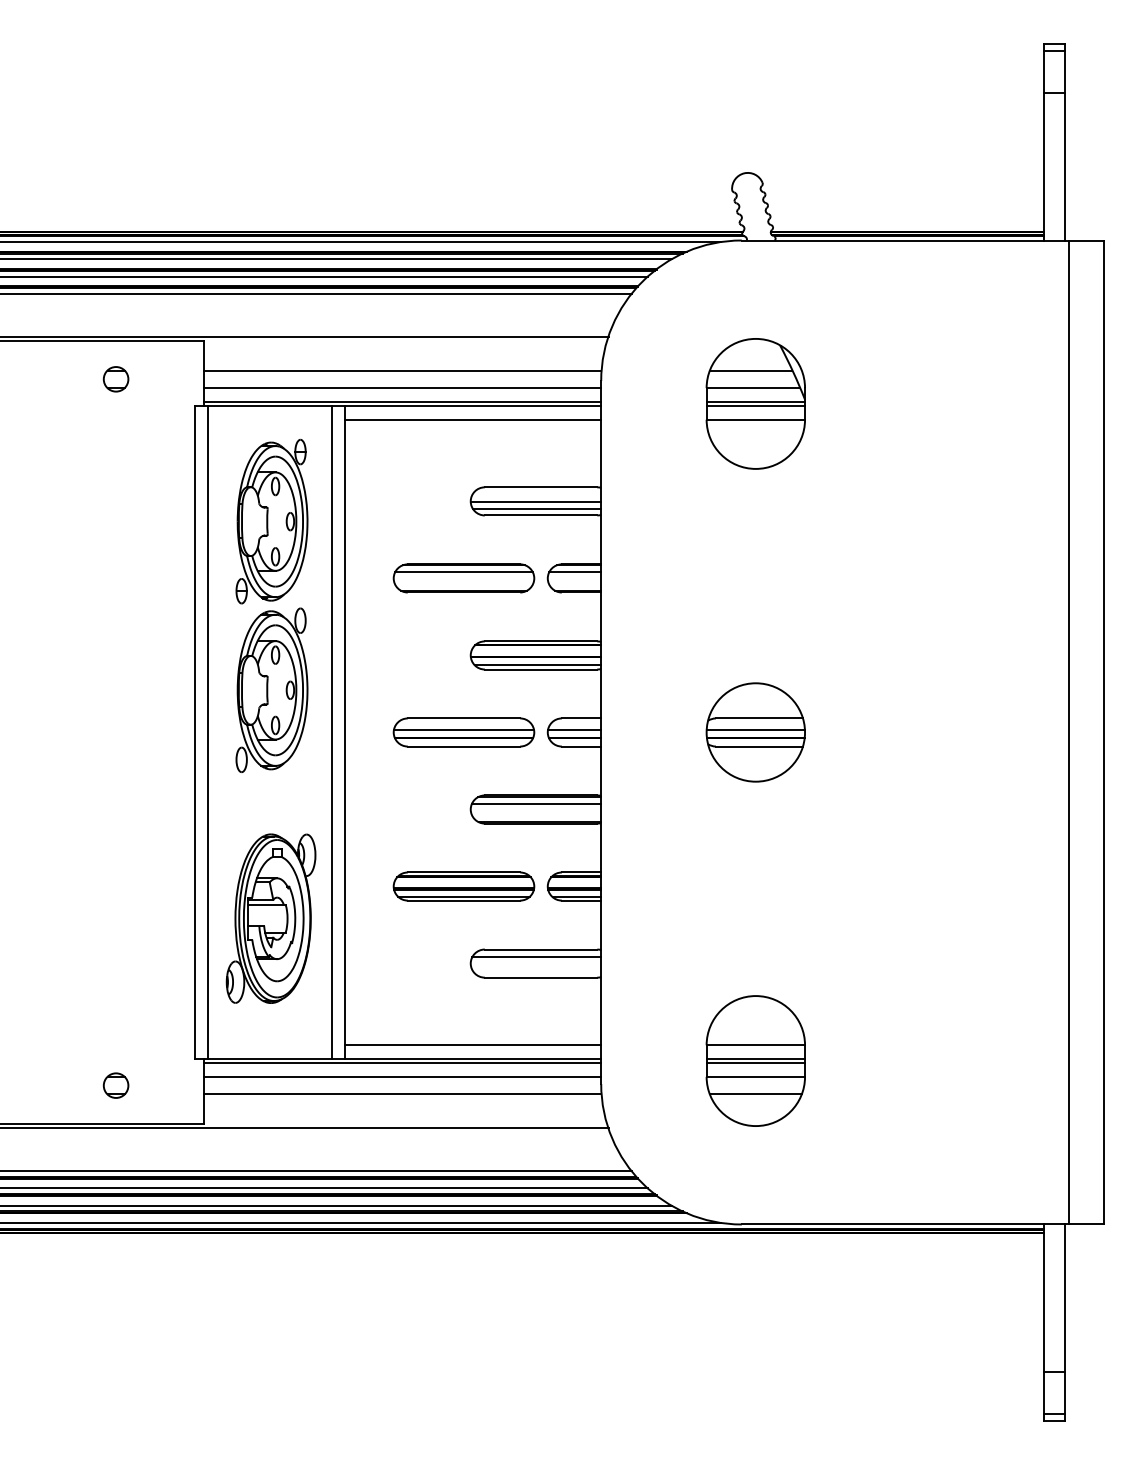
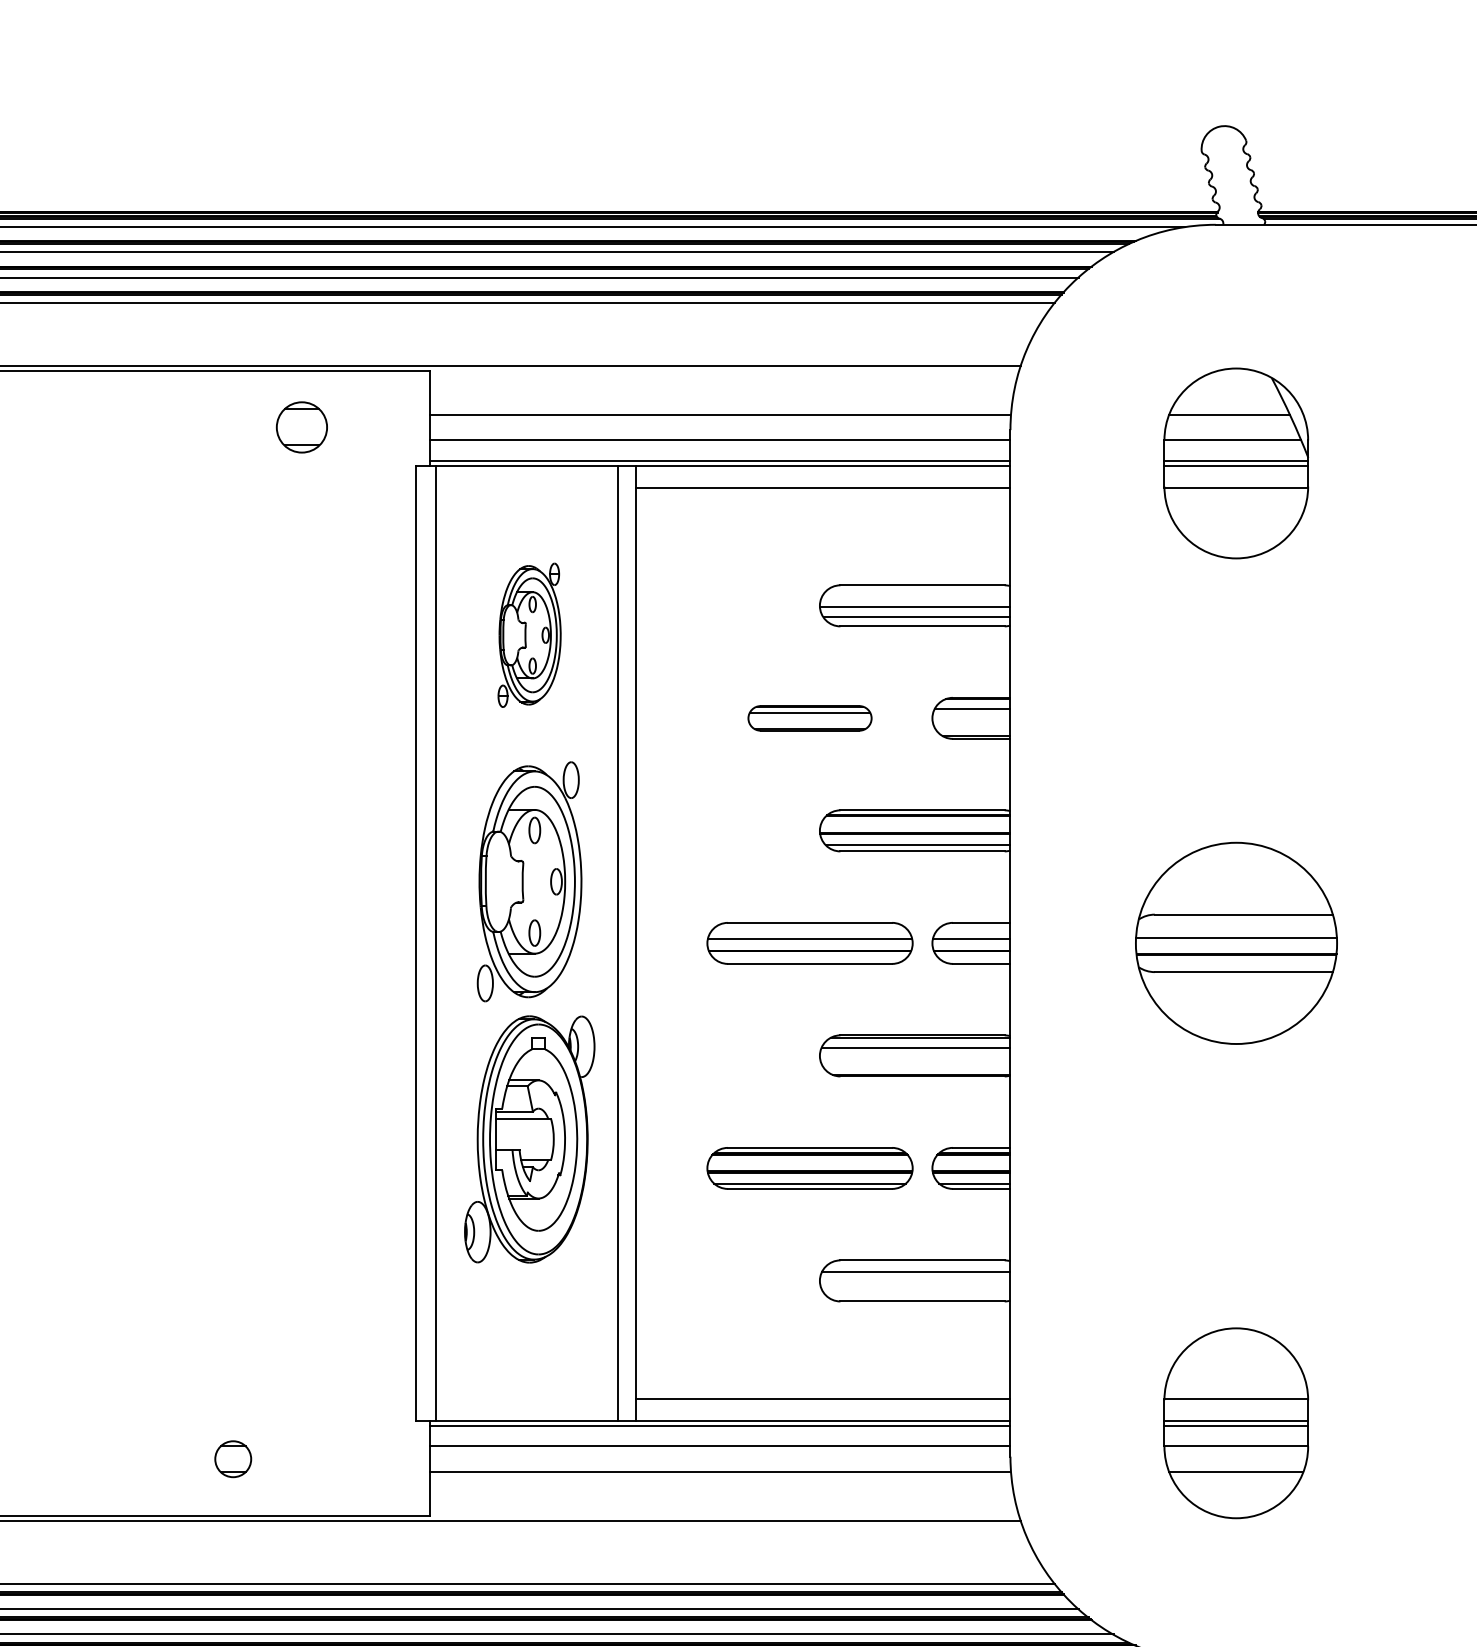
part: (115, 379) -> (301, 427), size x1.4
part: (271, 521) -> (528, 635), size x0.6
part: (463, 578) -> (809, 718), size x0.6
part: (755, 732) -> (1235, 943), size x1.4
part: (270, 918) -> (528, 1139), moved
part: (115, 1085) -> (232, 1458), moved

